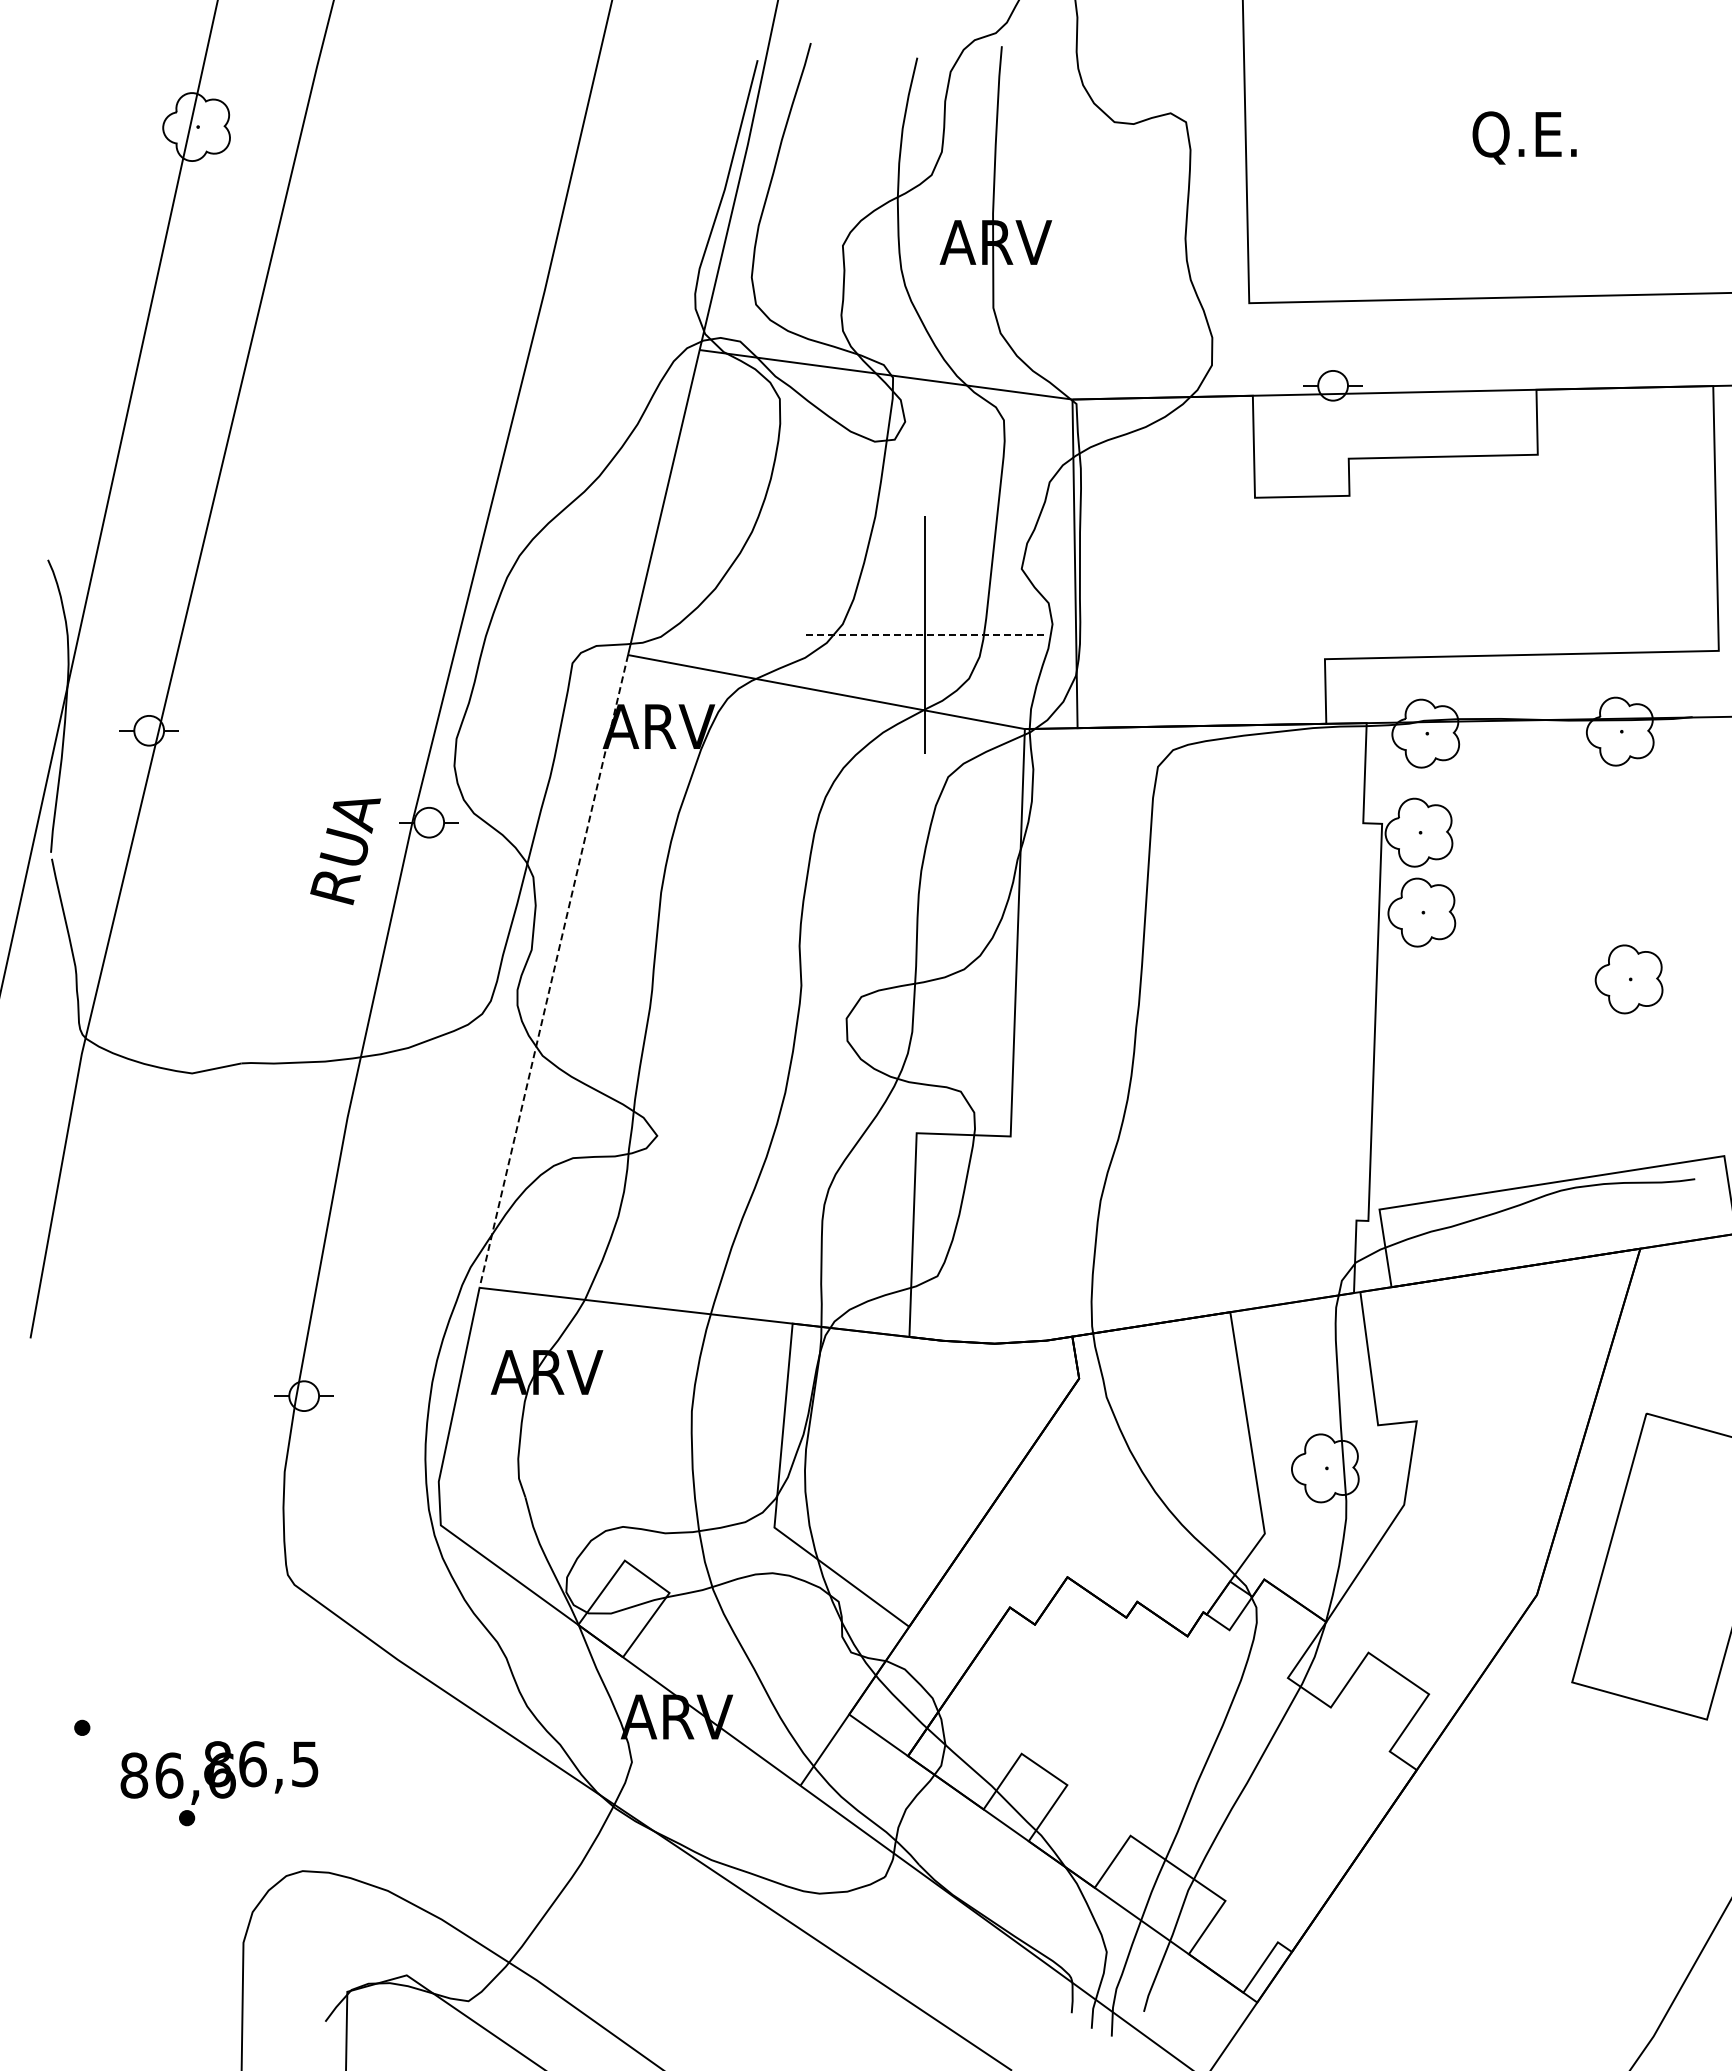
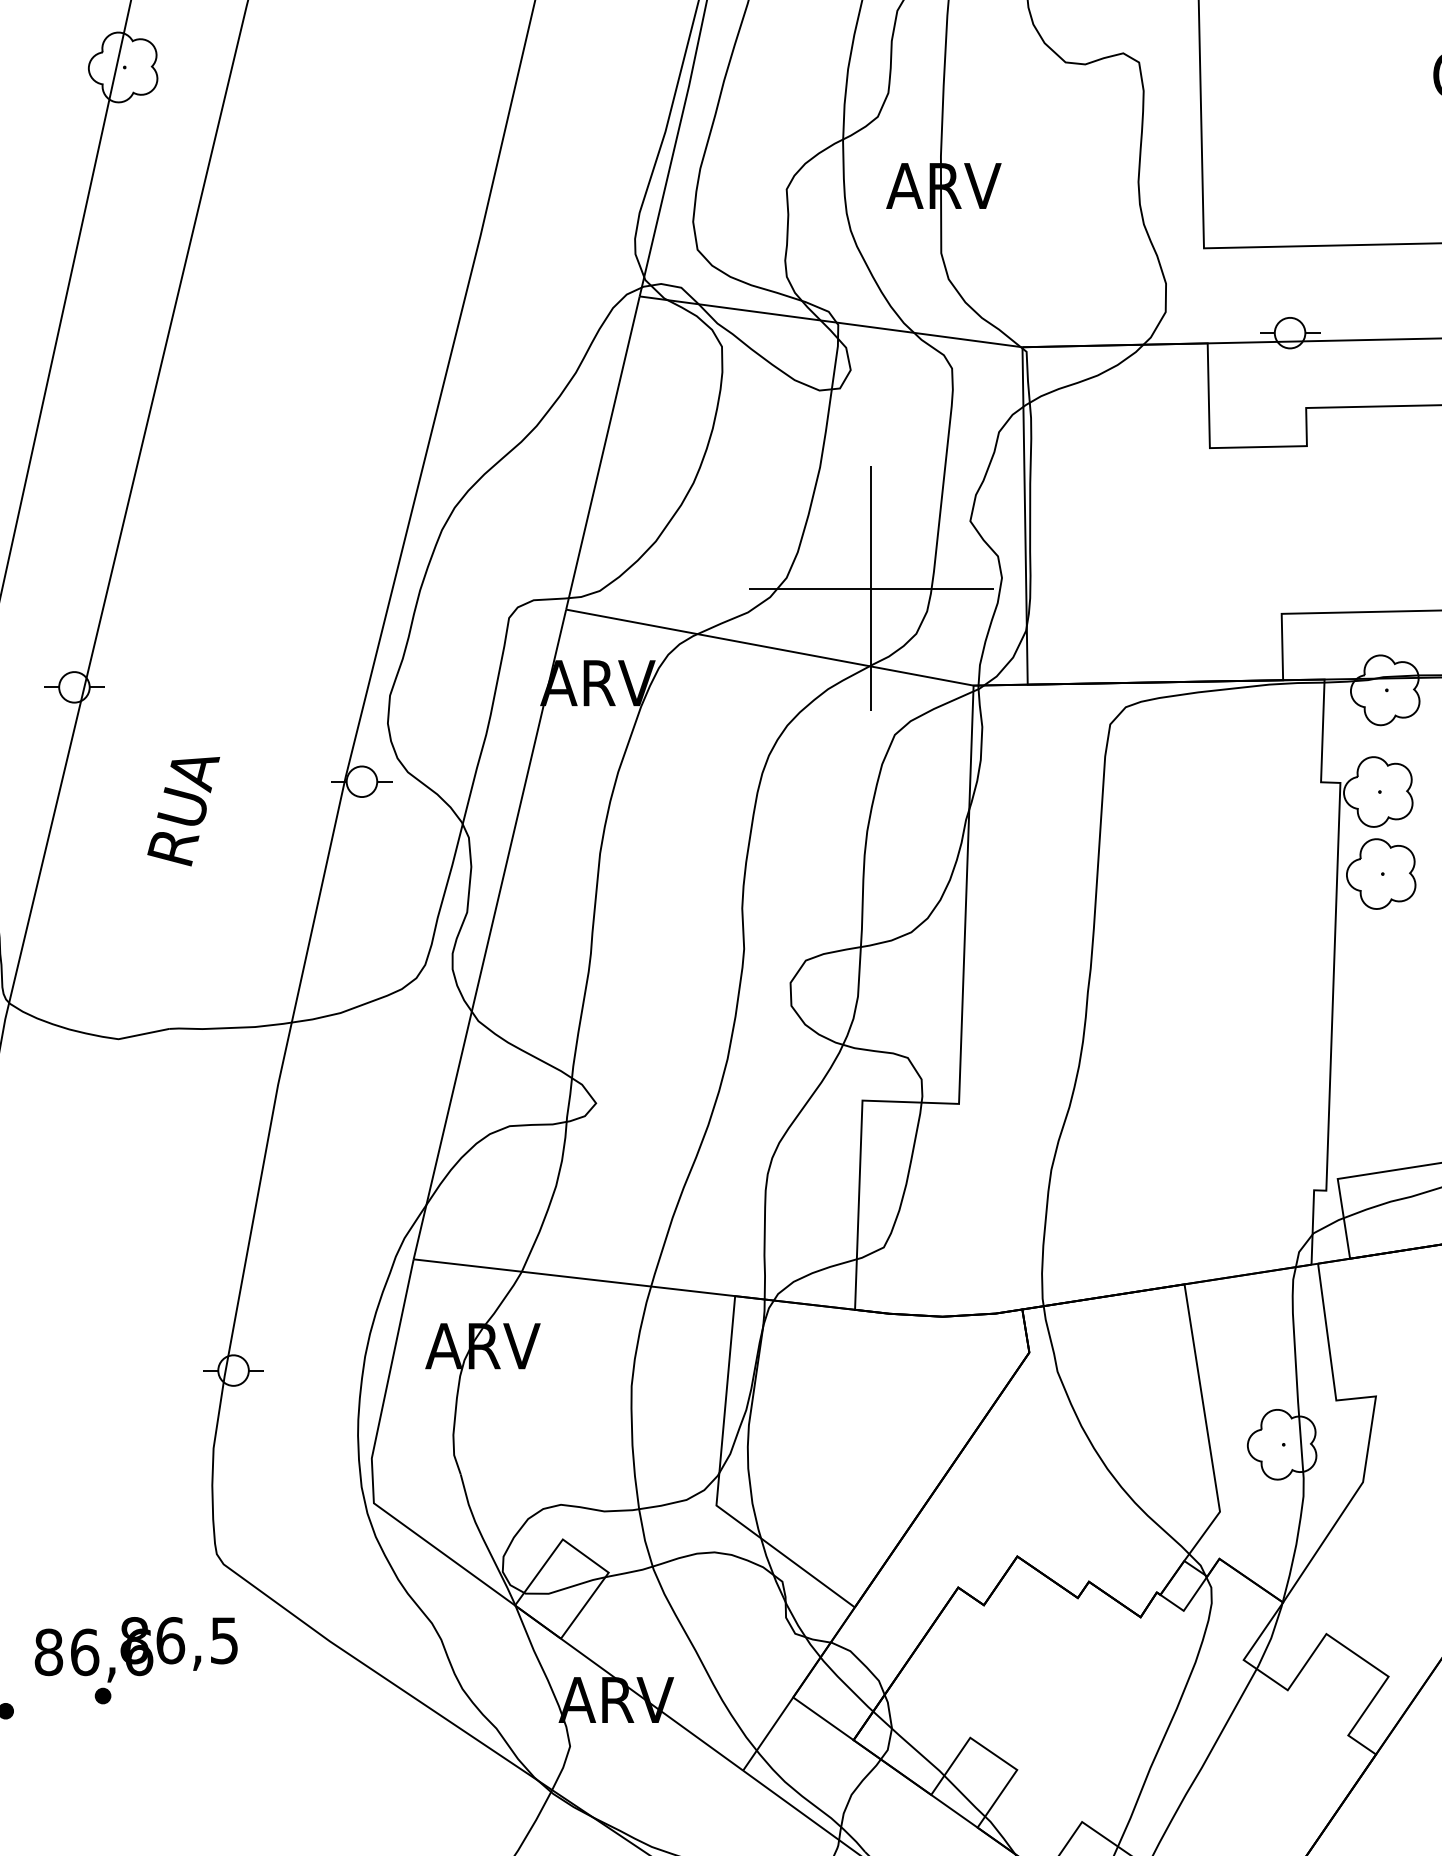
line: (924, 634) -> (870, 588), dashed -> solid
text: (345, 851) -> (183, 811), moved
line: (553, 971) -> (489, 934), dashed -> solid
part: (219, 1783) -> (136, 1660), moved

